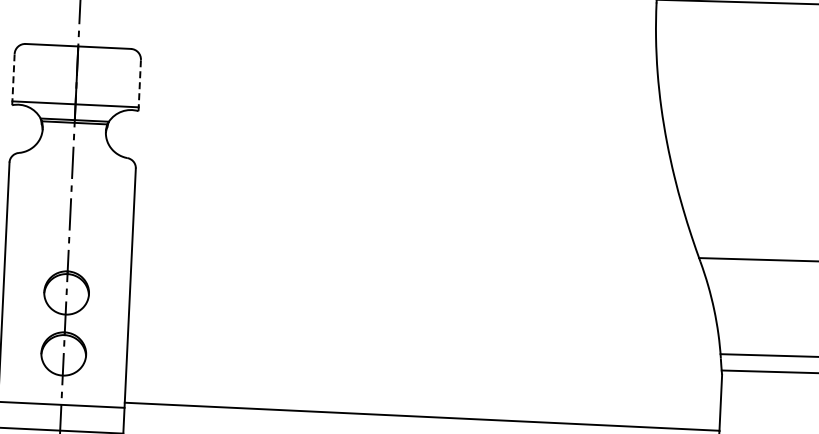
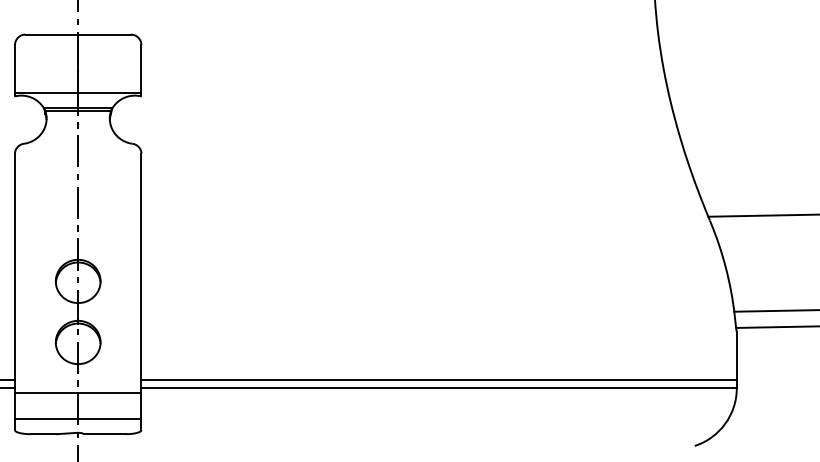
line: (13, 79) -> (15, 70), dashed -> solid
line: (139, 85) -> (141, 70), dashed -> solid
line: (421, 407) -> (438, 379), added

